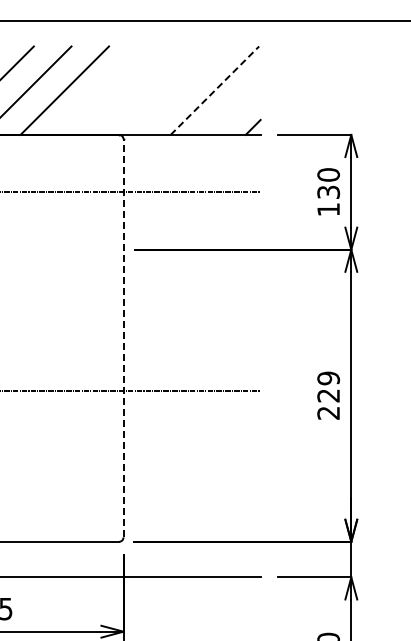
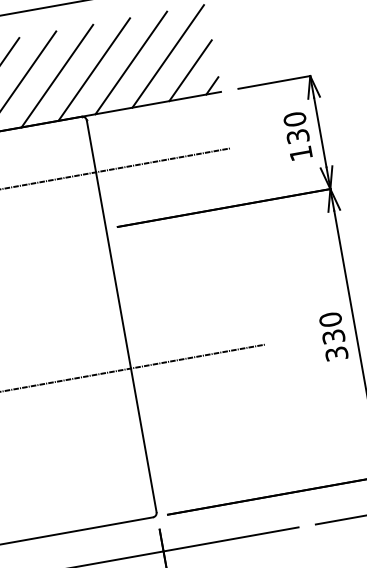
line: (102, 90) -> (57, 75), added
line: (139, 90) -> (93, 69), added
line: (177, 90) -> (131, 62), added
line: (214, 90) -> (167, 56), dashed -> solid
line: (234, 108) -> (190, 70), added
line: (123, 337) -> (121, 315), dashed -> solid
text: (328, 395) -> (333, 336), 229 -> 330

